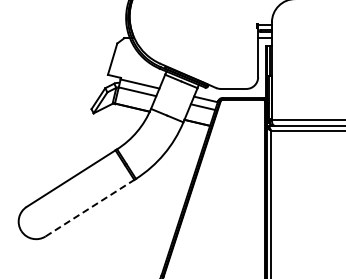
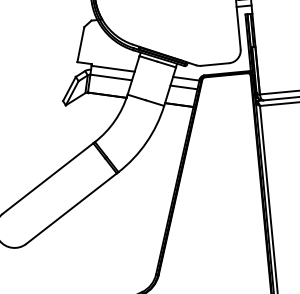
line: (90, 208) -> (72, 208), dashed -> solid

